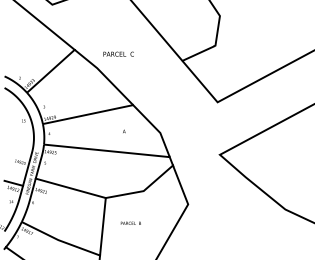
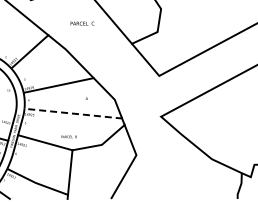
text: (118, 54) -> (82, 23), moved
line: (107, 150) -> (73, 113), solid -> dashed
text: (130, 222) -> (68, 136), moved

